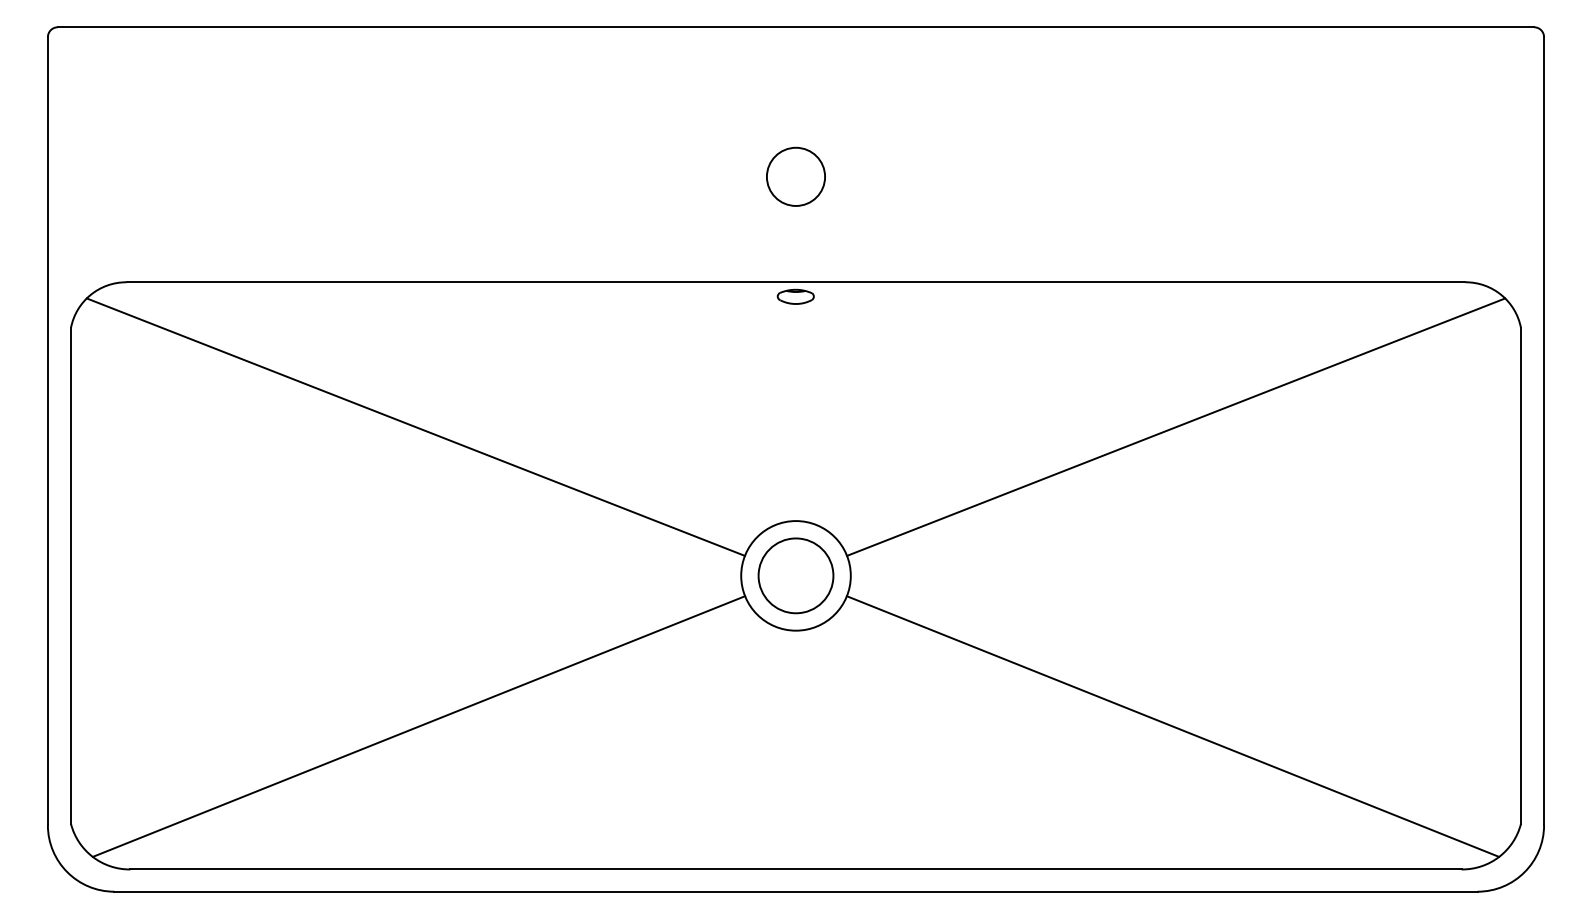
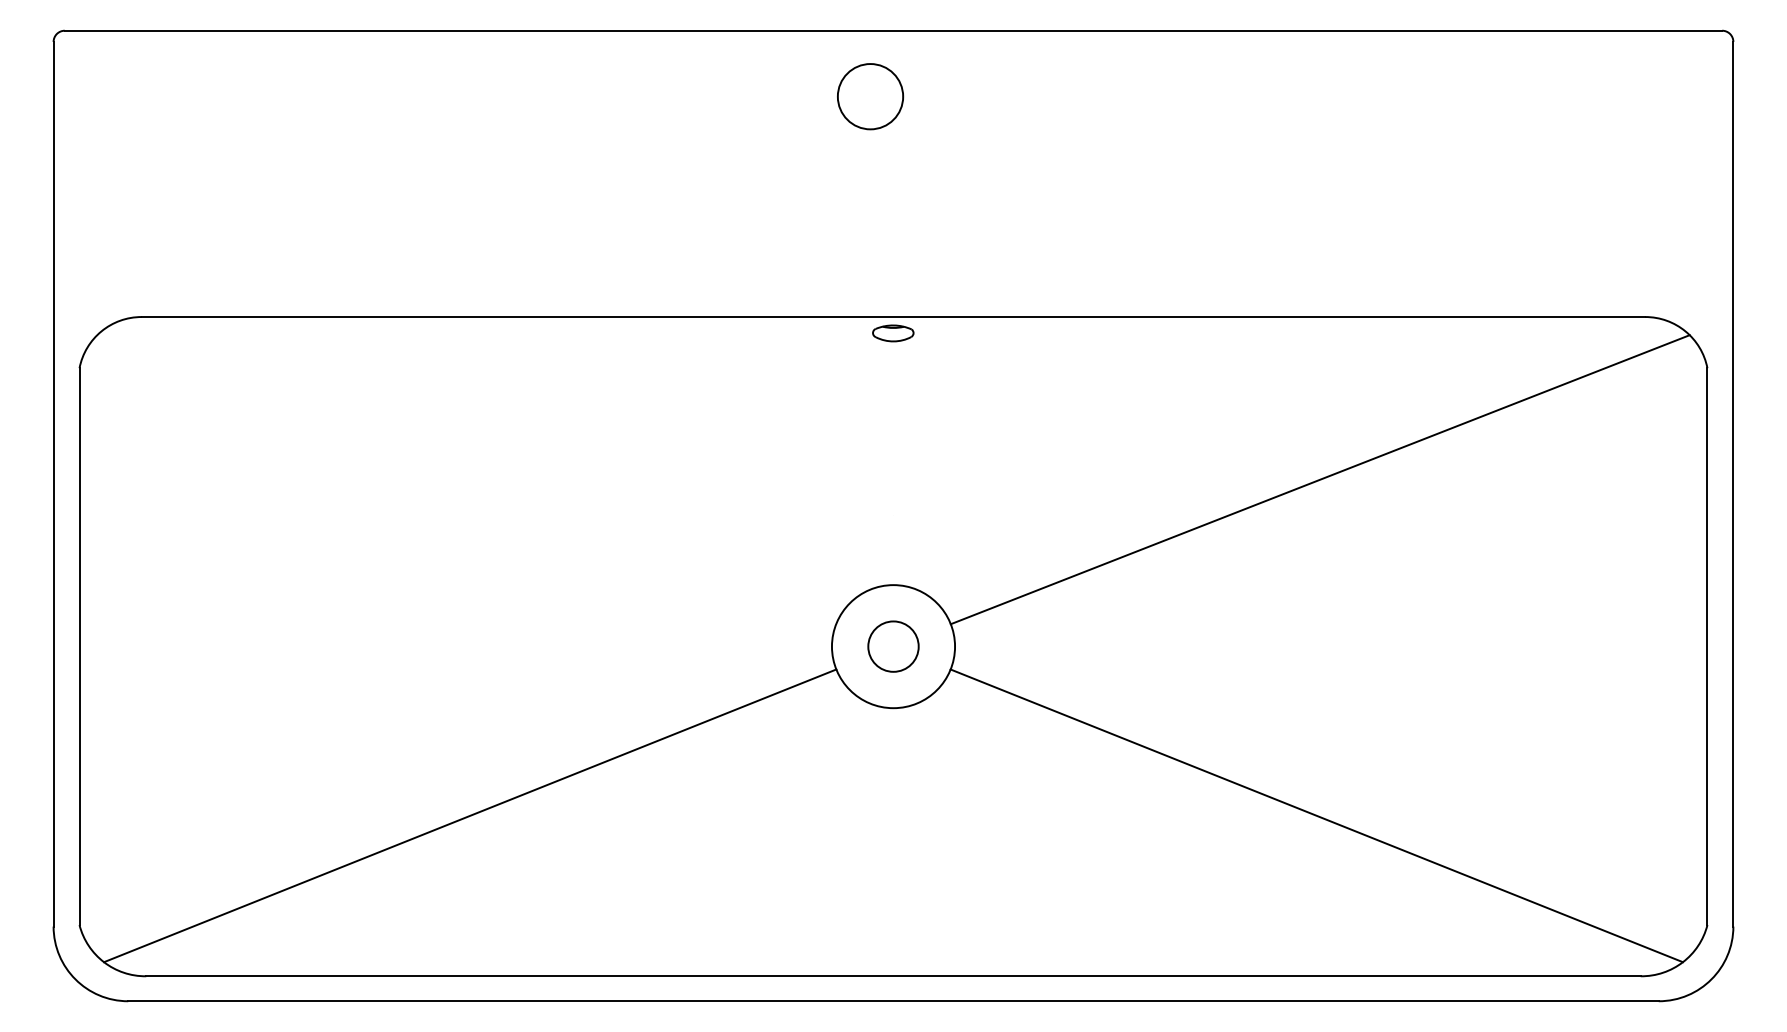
circle: (796, 176) -> (870, 96), moved
line: (415, 426) -> (466, 479), removed
circle: (796, 575) -> (893, 646), size x0.6

